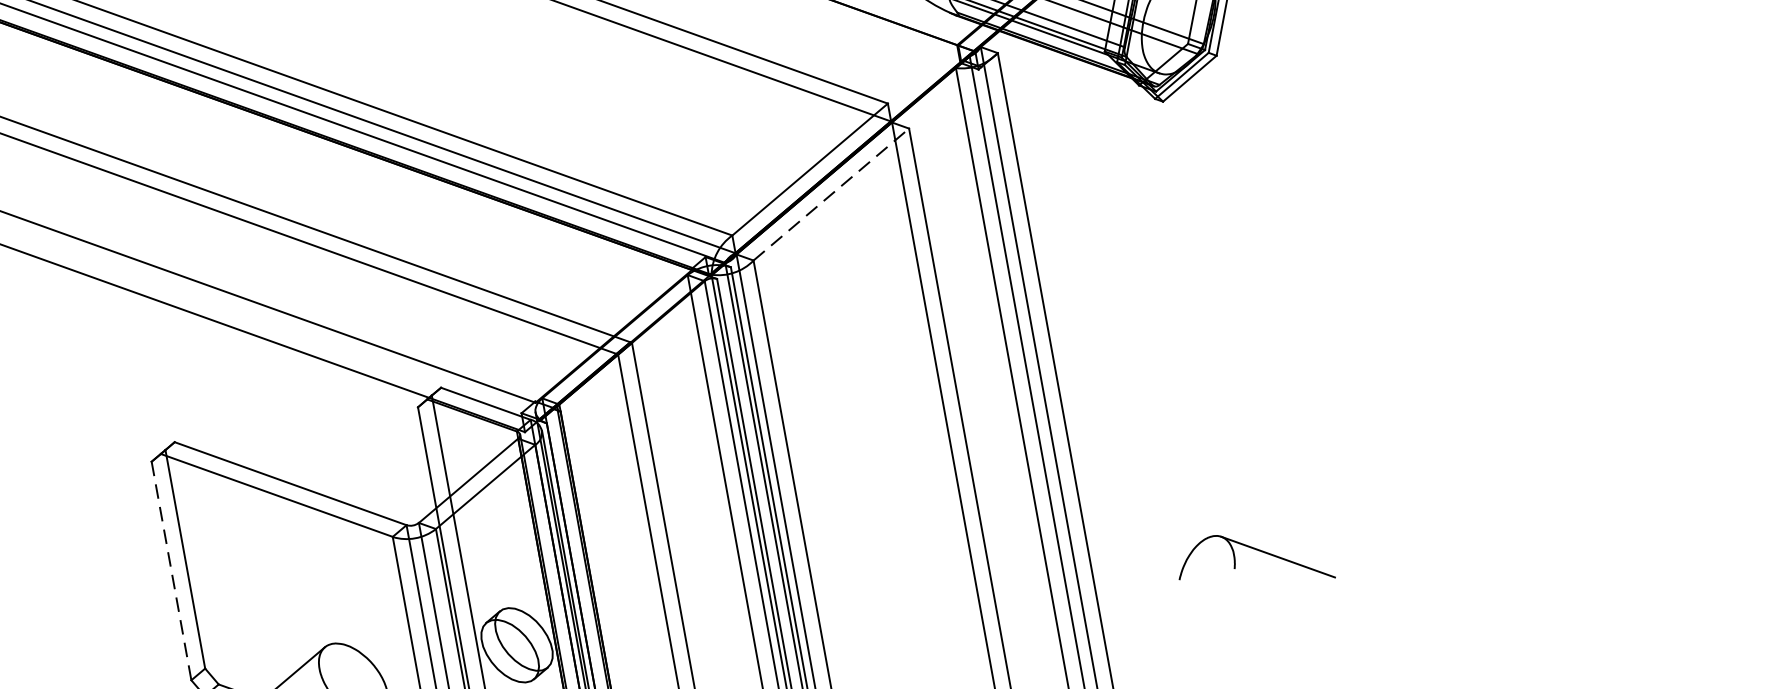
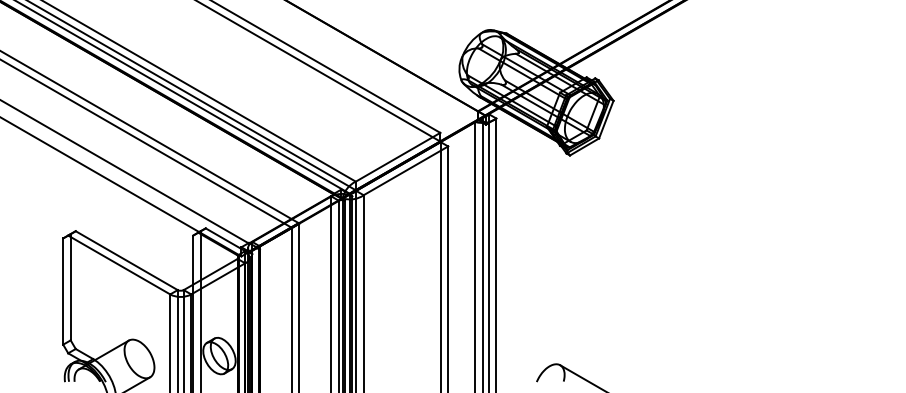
line: (830, 194) -> (405, 170), dashed -> solid
line: (172, 572) -> (63, 292), dashed -> solid

